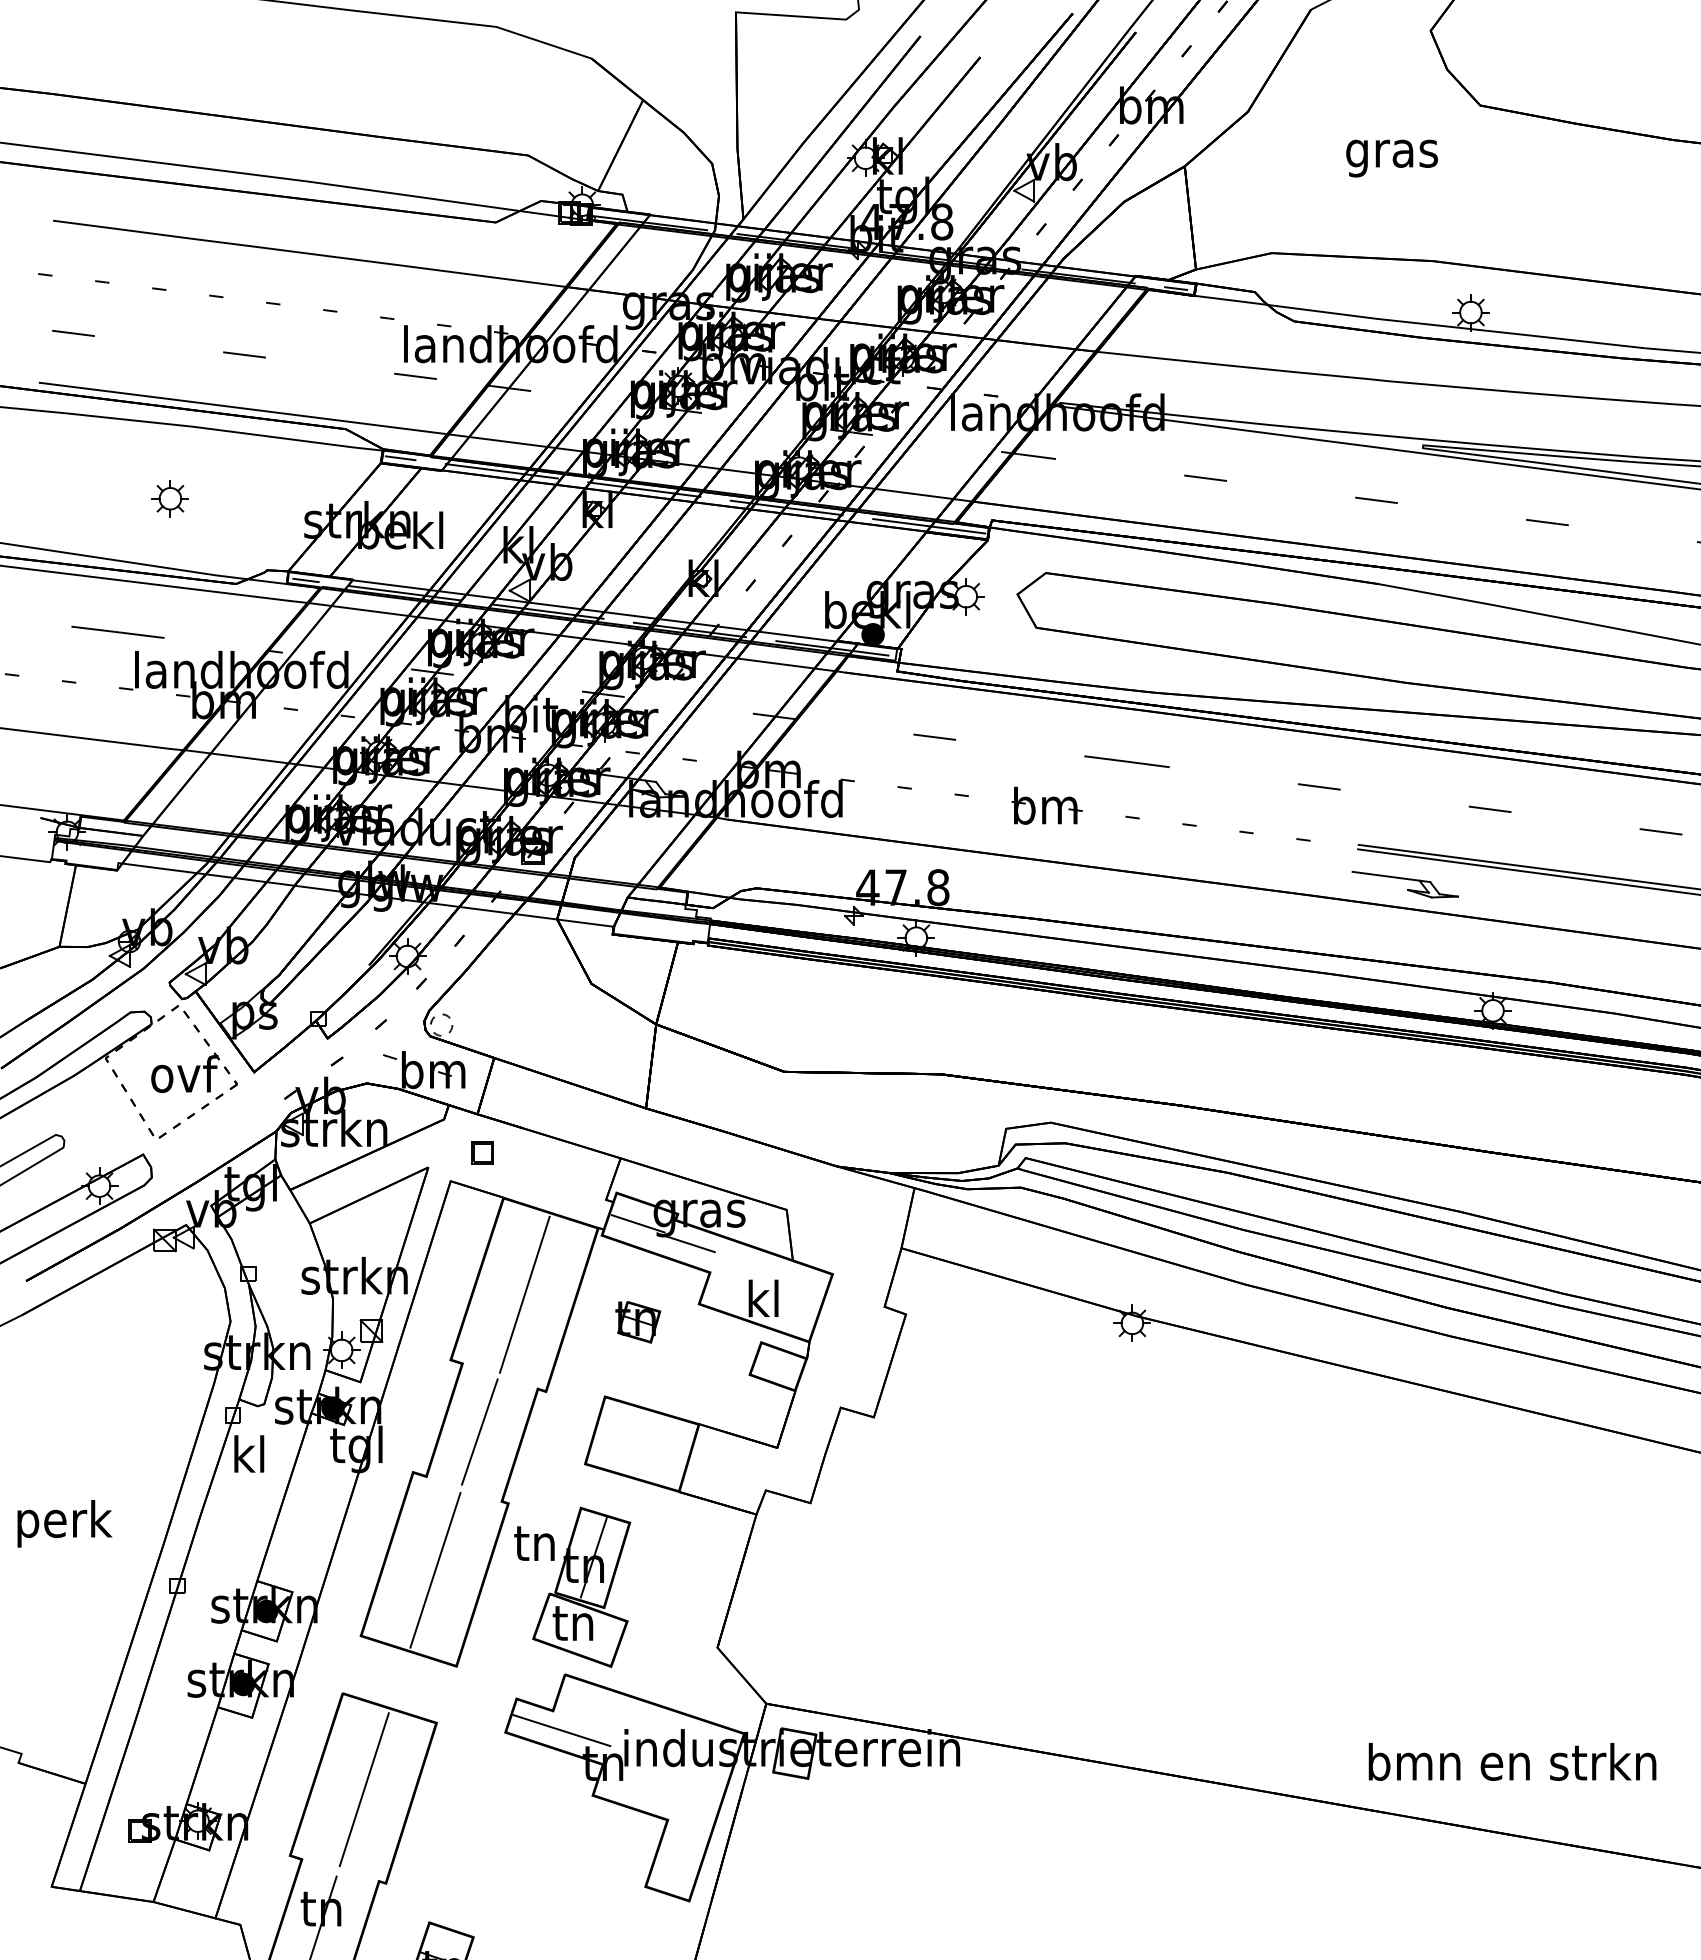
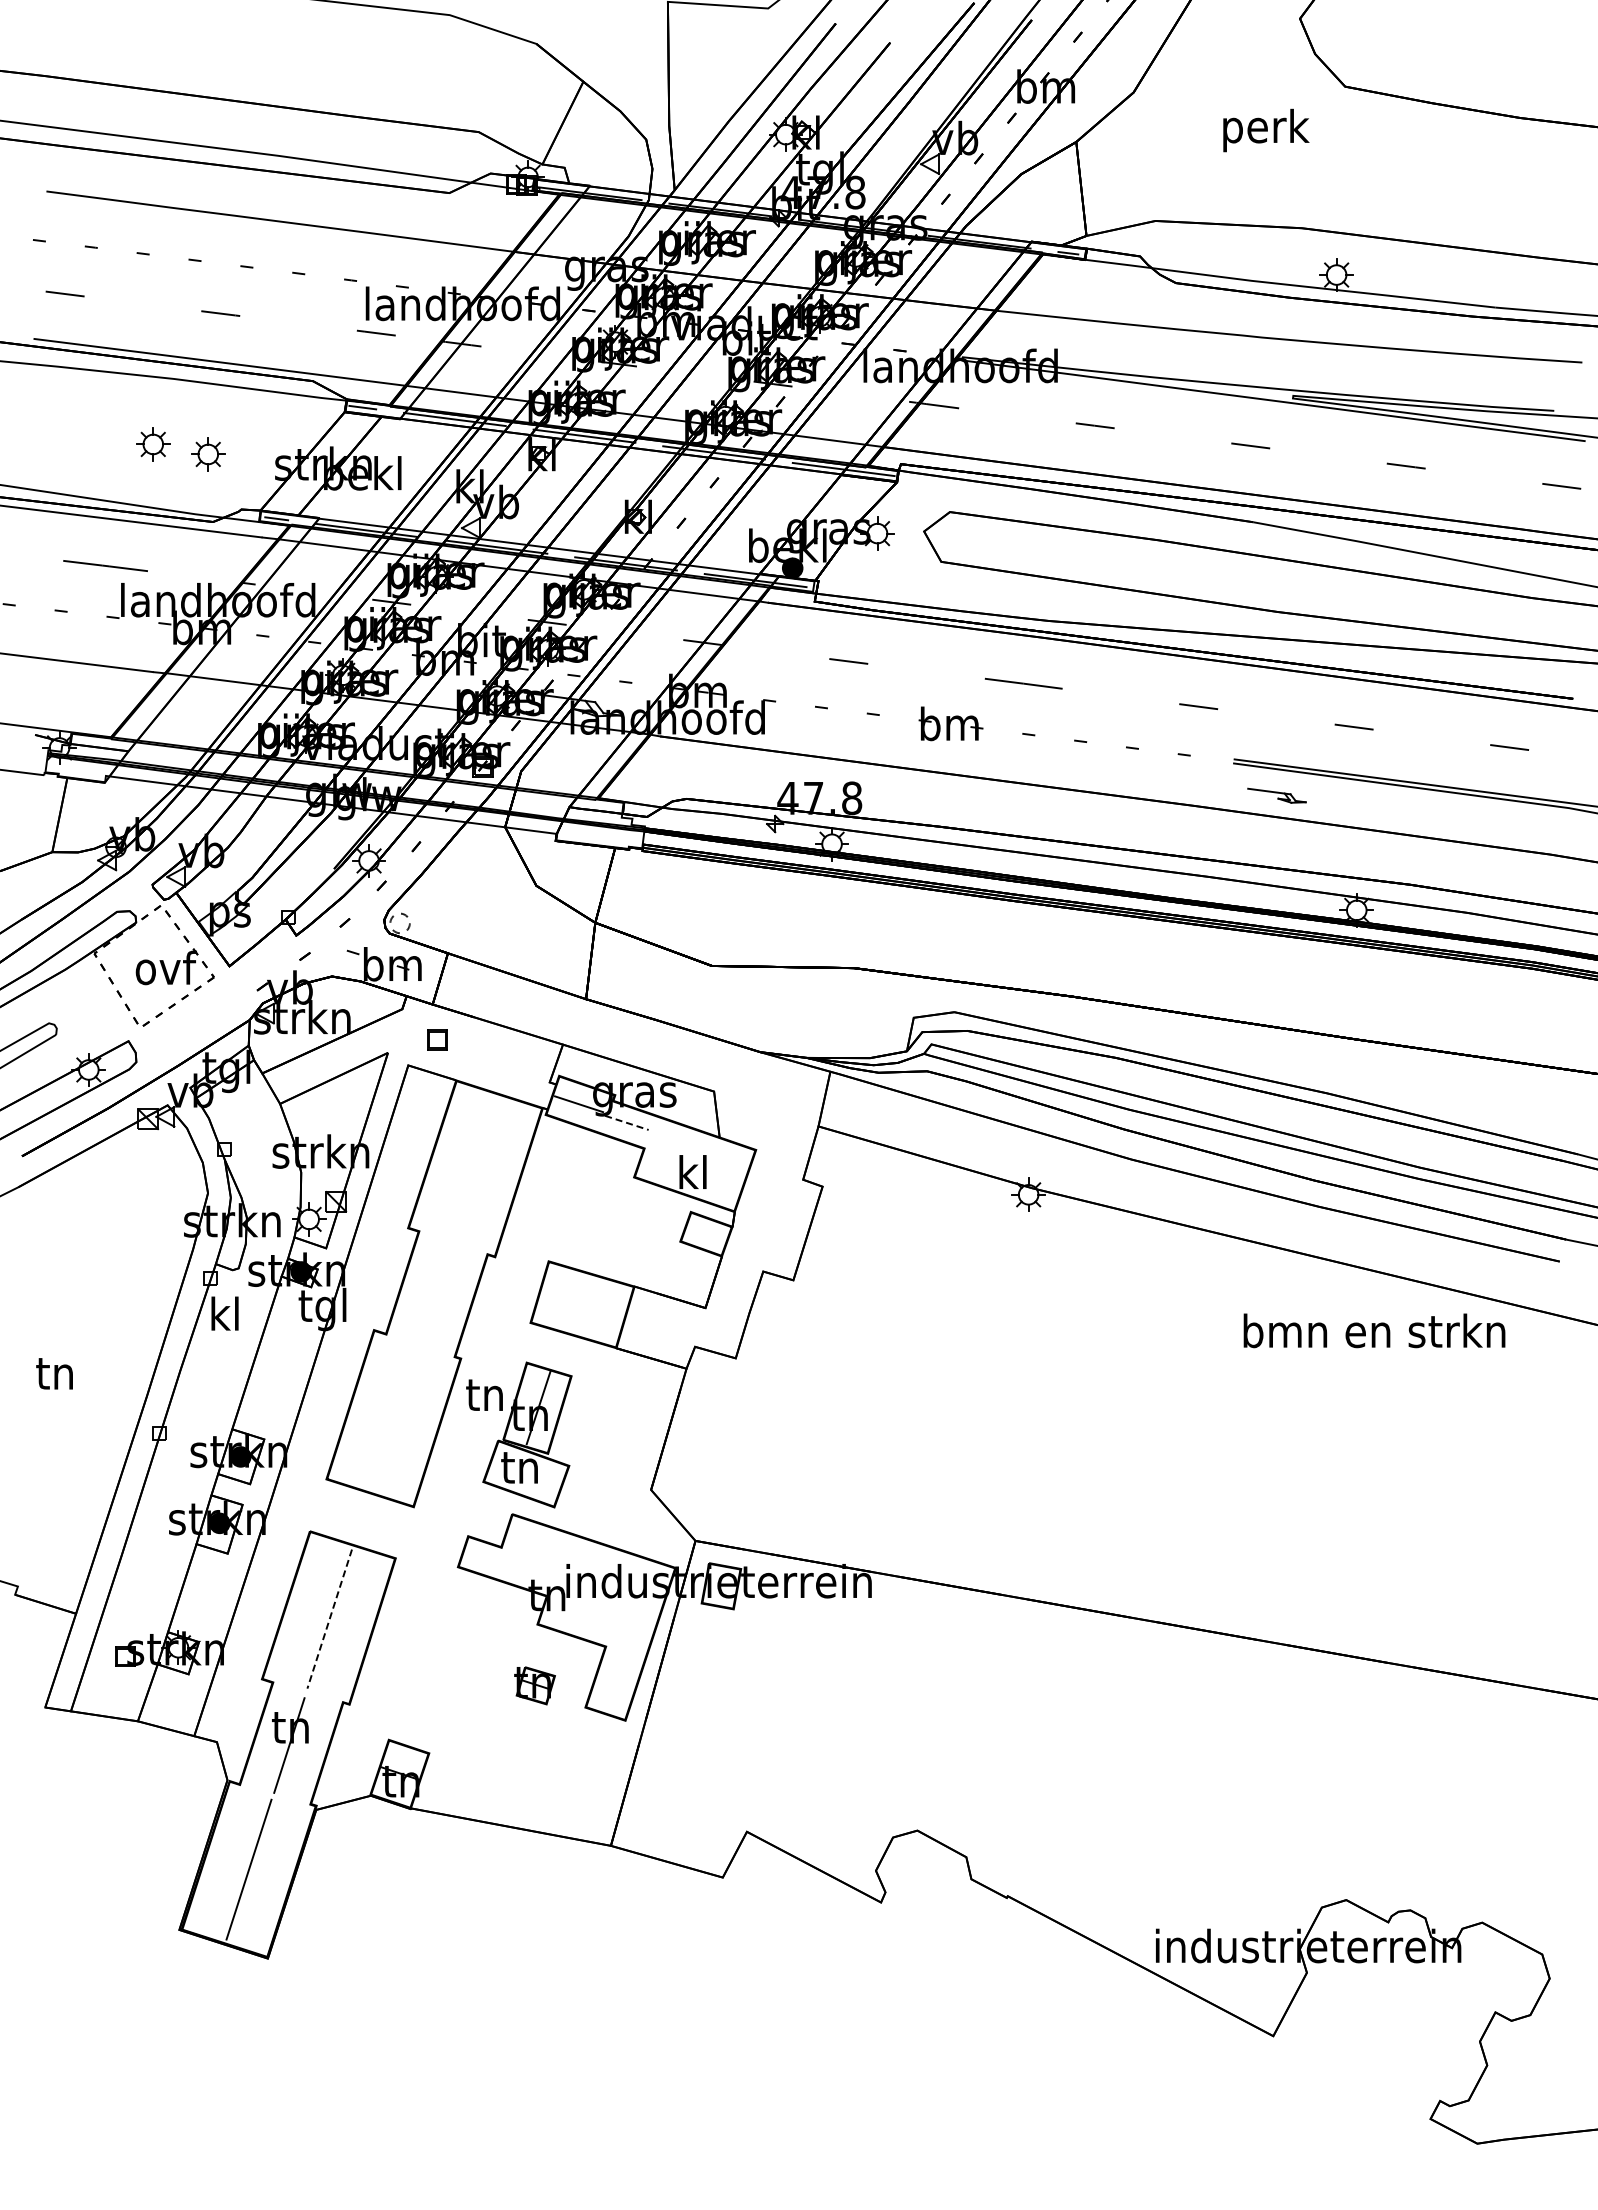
text: (1393, 153) -> (1266, 130), gras -> perk
part: (231, 509) -> (208, 454), added
part: (1404, 884) -> (1276, 795), size x0.6
line: (690, 1243) -> (626, 1122), solid -> dashed
line: (524, 1294) -> (475, 1168), removed
part: (637, 1321) -> (534, 1685), moved
line: (479, 1431) -> (434, 1293), removed
text: (65, 1523) -> (57, 1376), perk -> tn
line: (435, 1570) -> (394, 1419), removed
line: (561, 1730) -> (509, 1565), removed
text: (1512, 1761) -> (1374, 1330), moved
line: (364, 1790) -> (329, 1619), solid -> dashed

